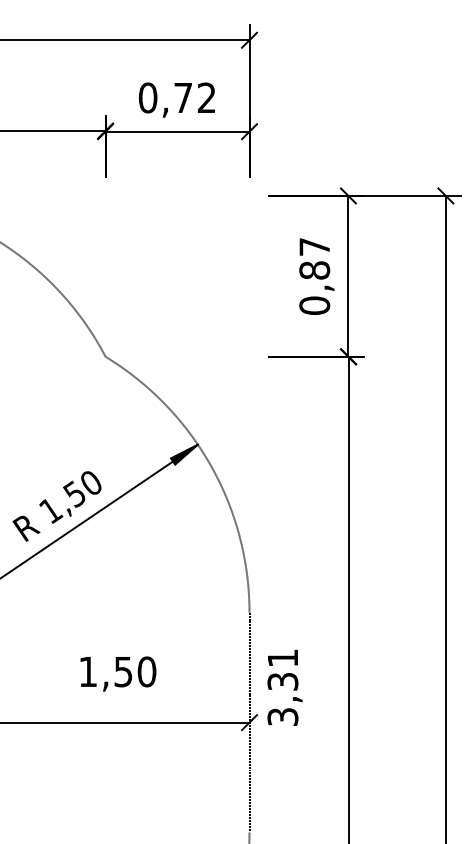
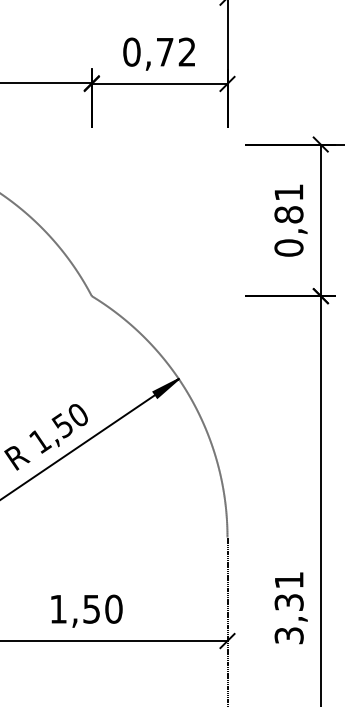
text: (314, 246) -> (288, 192), 0,87 -> 0,81
text: (118, 673) -> (87, 610), moved
text: (284, 687) -> (290, 607), moved

